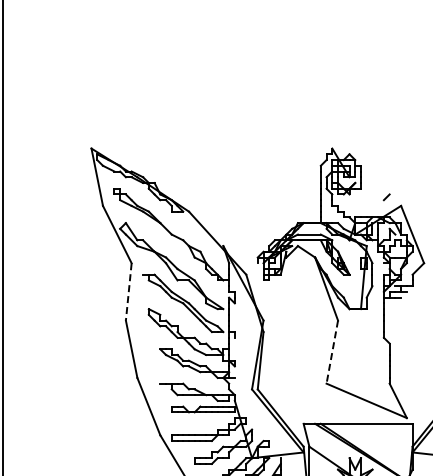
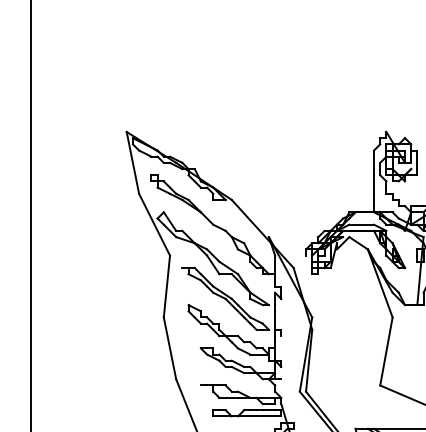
line: (128, 291) -> (166, 286), dashed -> solid
line: (332, 352) -> (386, 351), dashed -> solid

